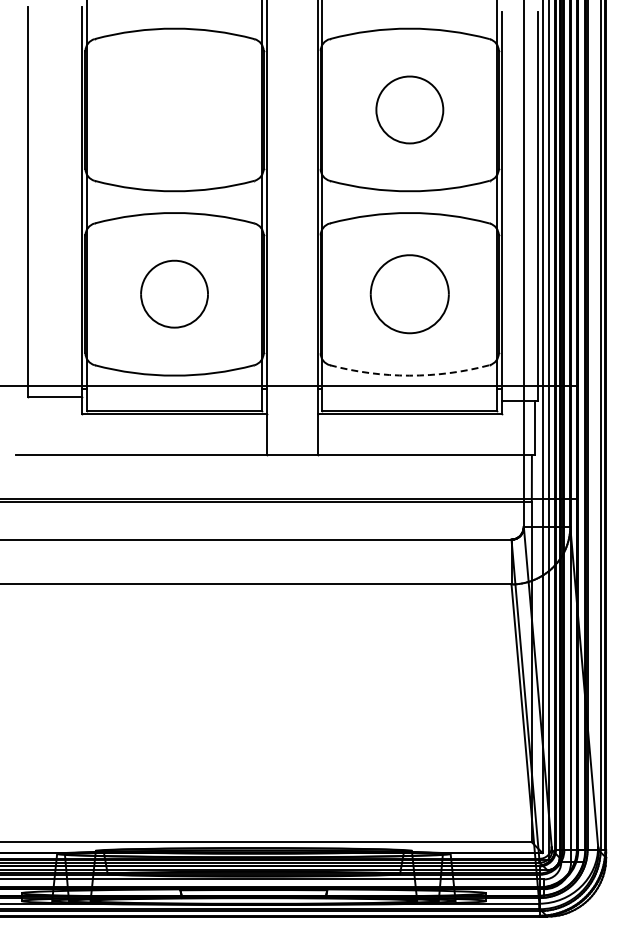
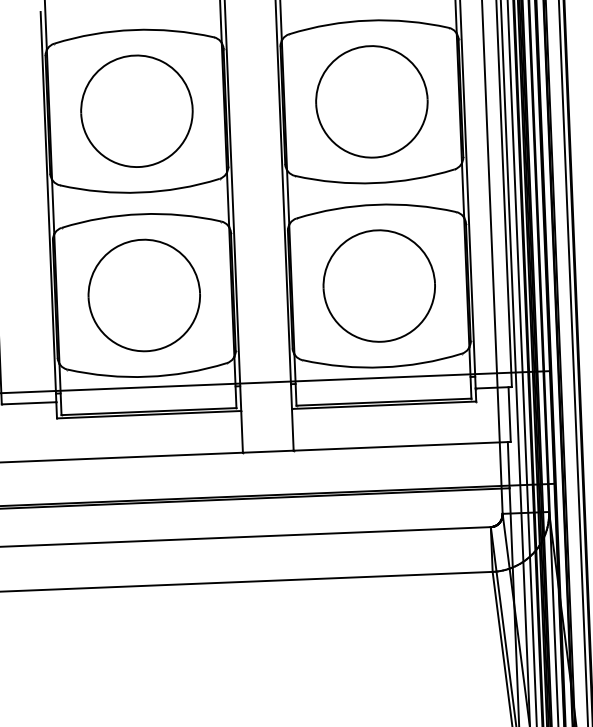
part: (174, 109) -> (136, 110), added
part: (409, 109) -> (371, 101), size x1.67
part: (174, 293) -> (144, 294), size x1.67
part: (409, 293) -> (379, 285), size x1.43
arc: (409, 375) -> (382, 367), dashed -> solid

